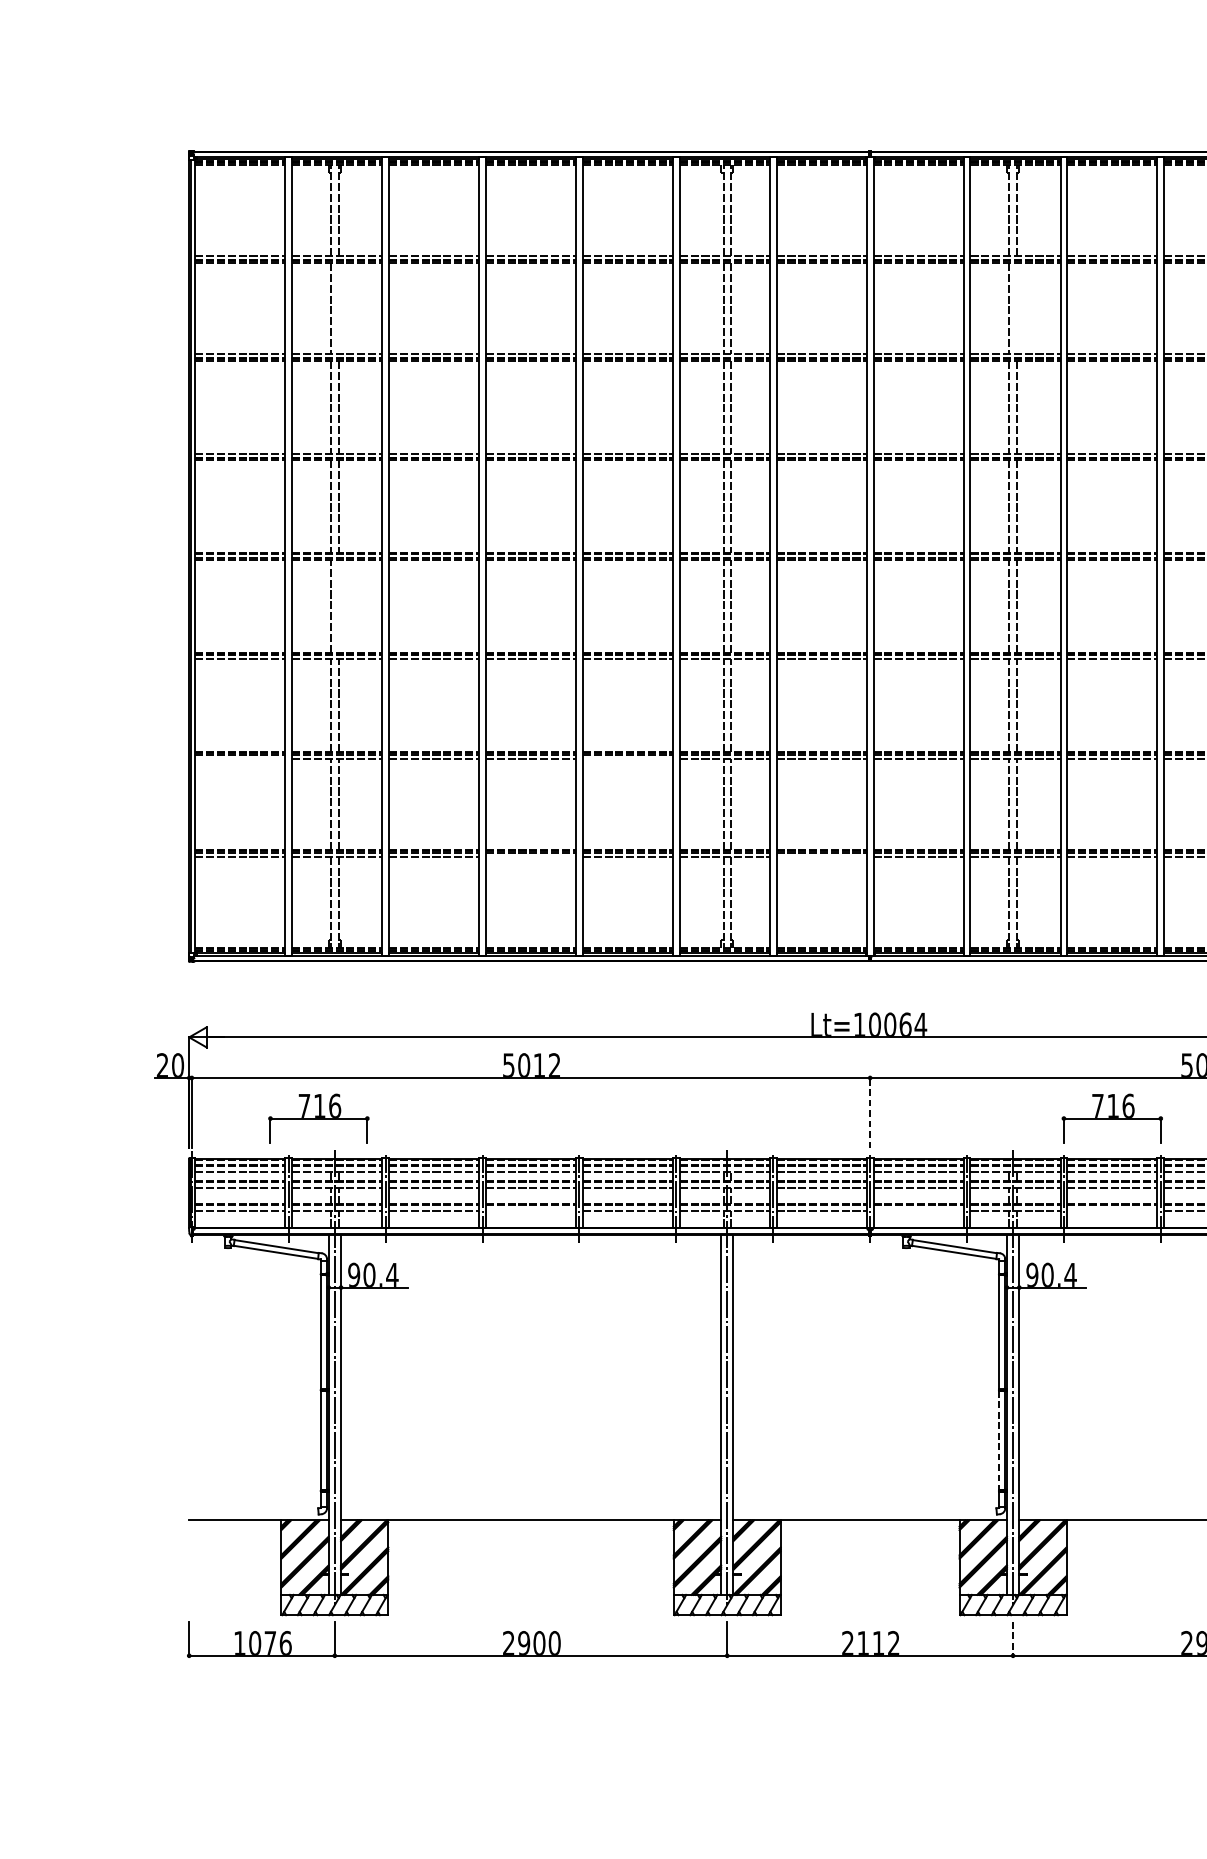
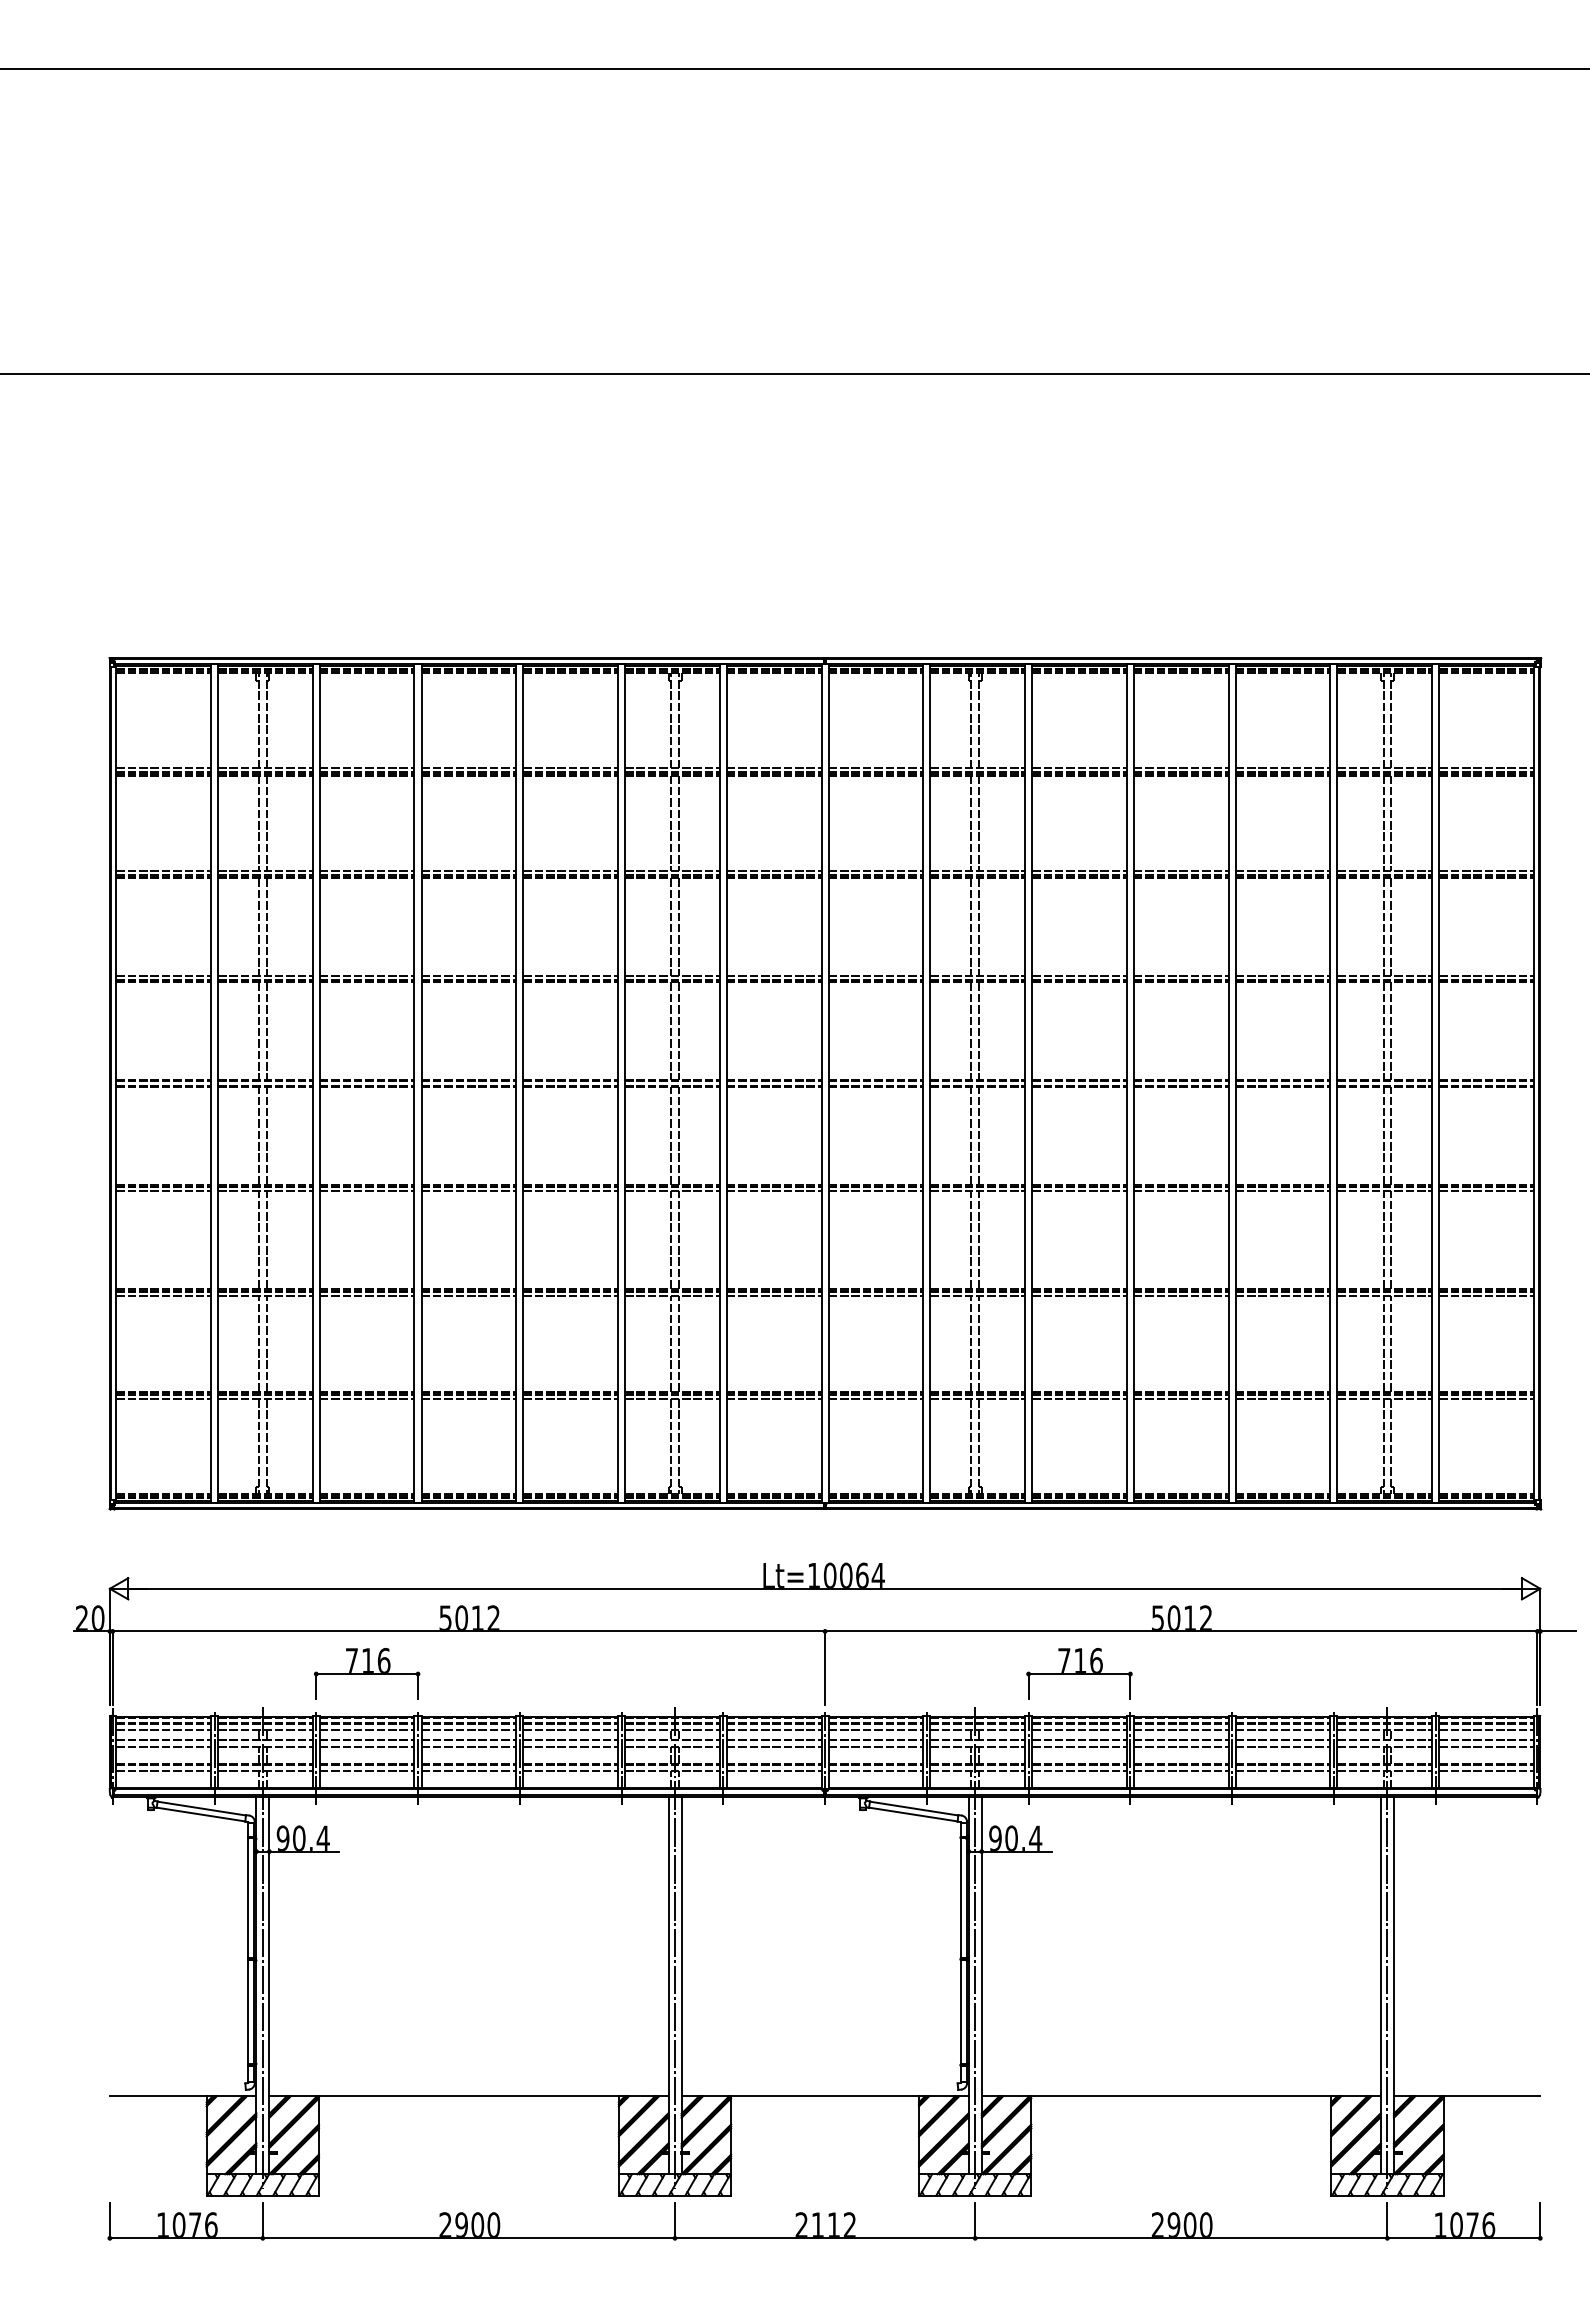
line: (338, 308) -> (266, 823), added
line: (1017, 308) -> (979, 823), added
line: (338, 605) -> (266, 1135), added
line: (240, 758) -> (163, 1295), added
line: (627, 758) -> (570, 1295), added
line: (530, 857) -> (468, 1399), added
line: (821, 857) -> (773, 1399), added
line: (870, 1112) -> (825, 1667), dashed -> solid
part: (319, 1118) -> (367, 1673), moved
line: (530, 1211) -> (468, 1771), added
line: (918, 1211) -> (875, 1771), added
line: (1112, 1211) -> (1079, 1771), added
line: (999, 1440) -> (960, 2012), dashed -> solid
line: (1013, 1638) -> (975, 2220), dashed -> solid

